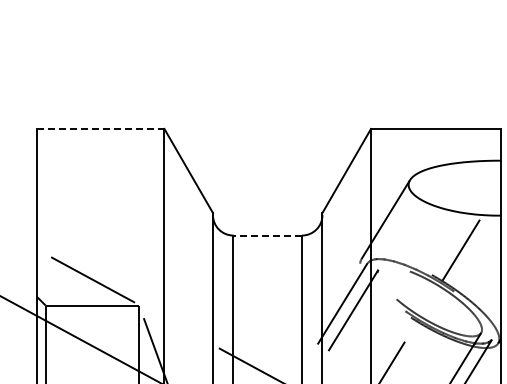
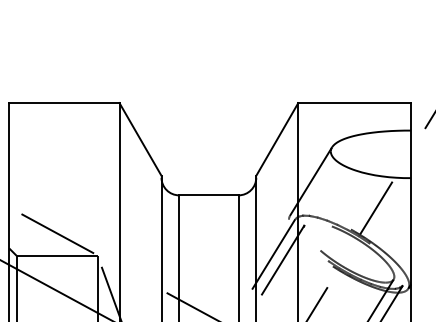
line: (100, 128) -> (64, 102), dashed -> solid
line: (267, 235) -> (208, 195), dashed -> solid

